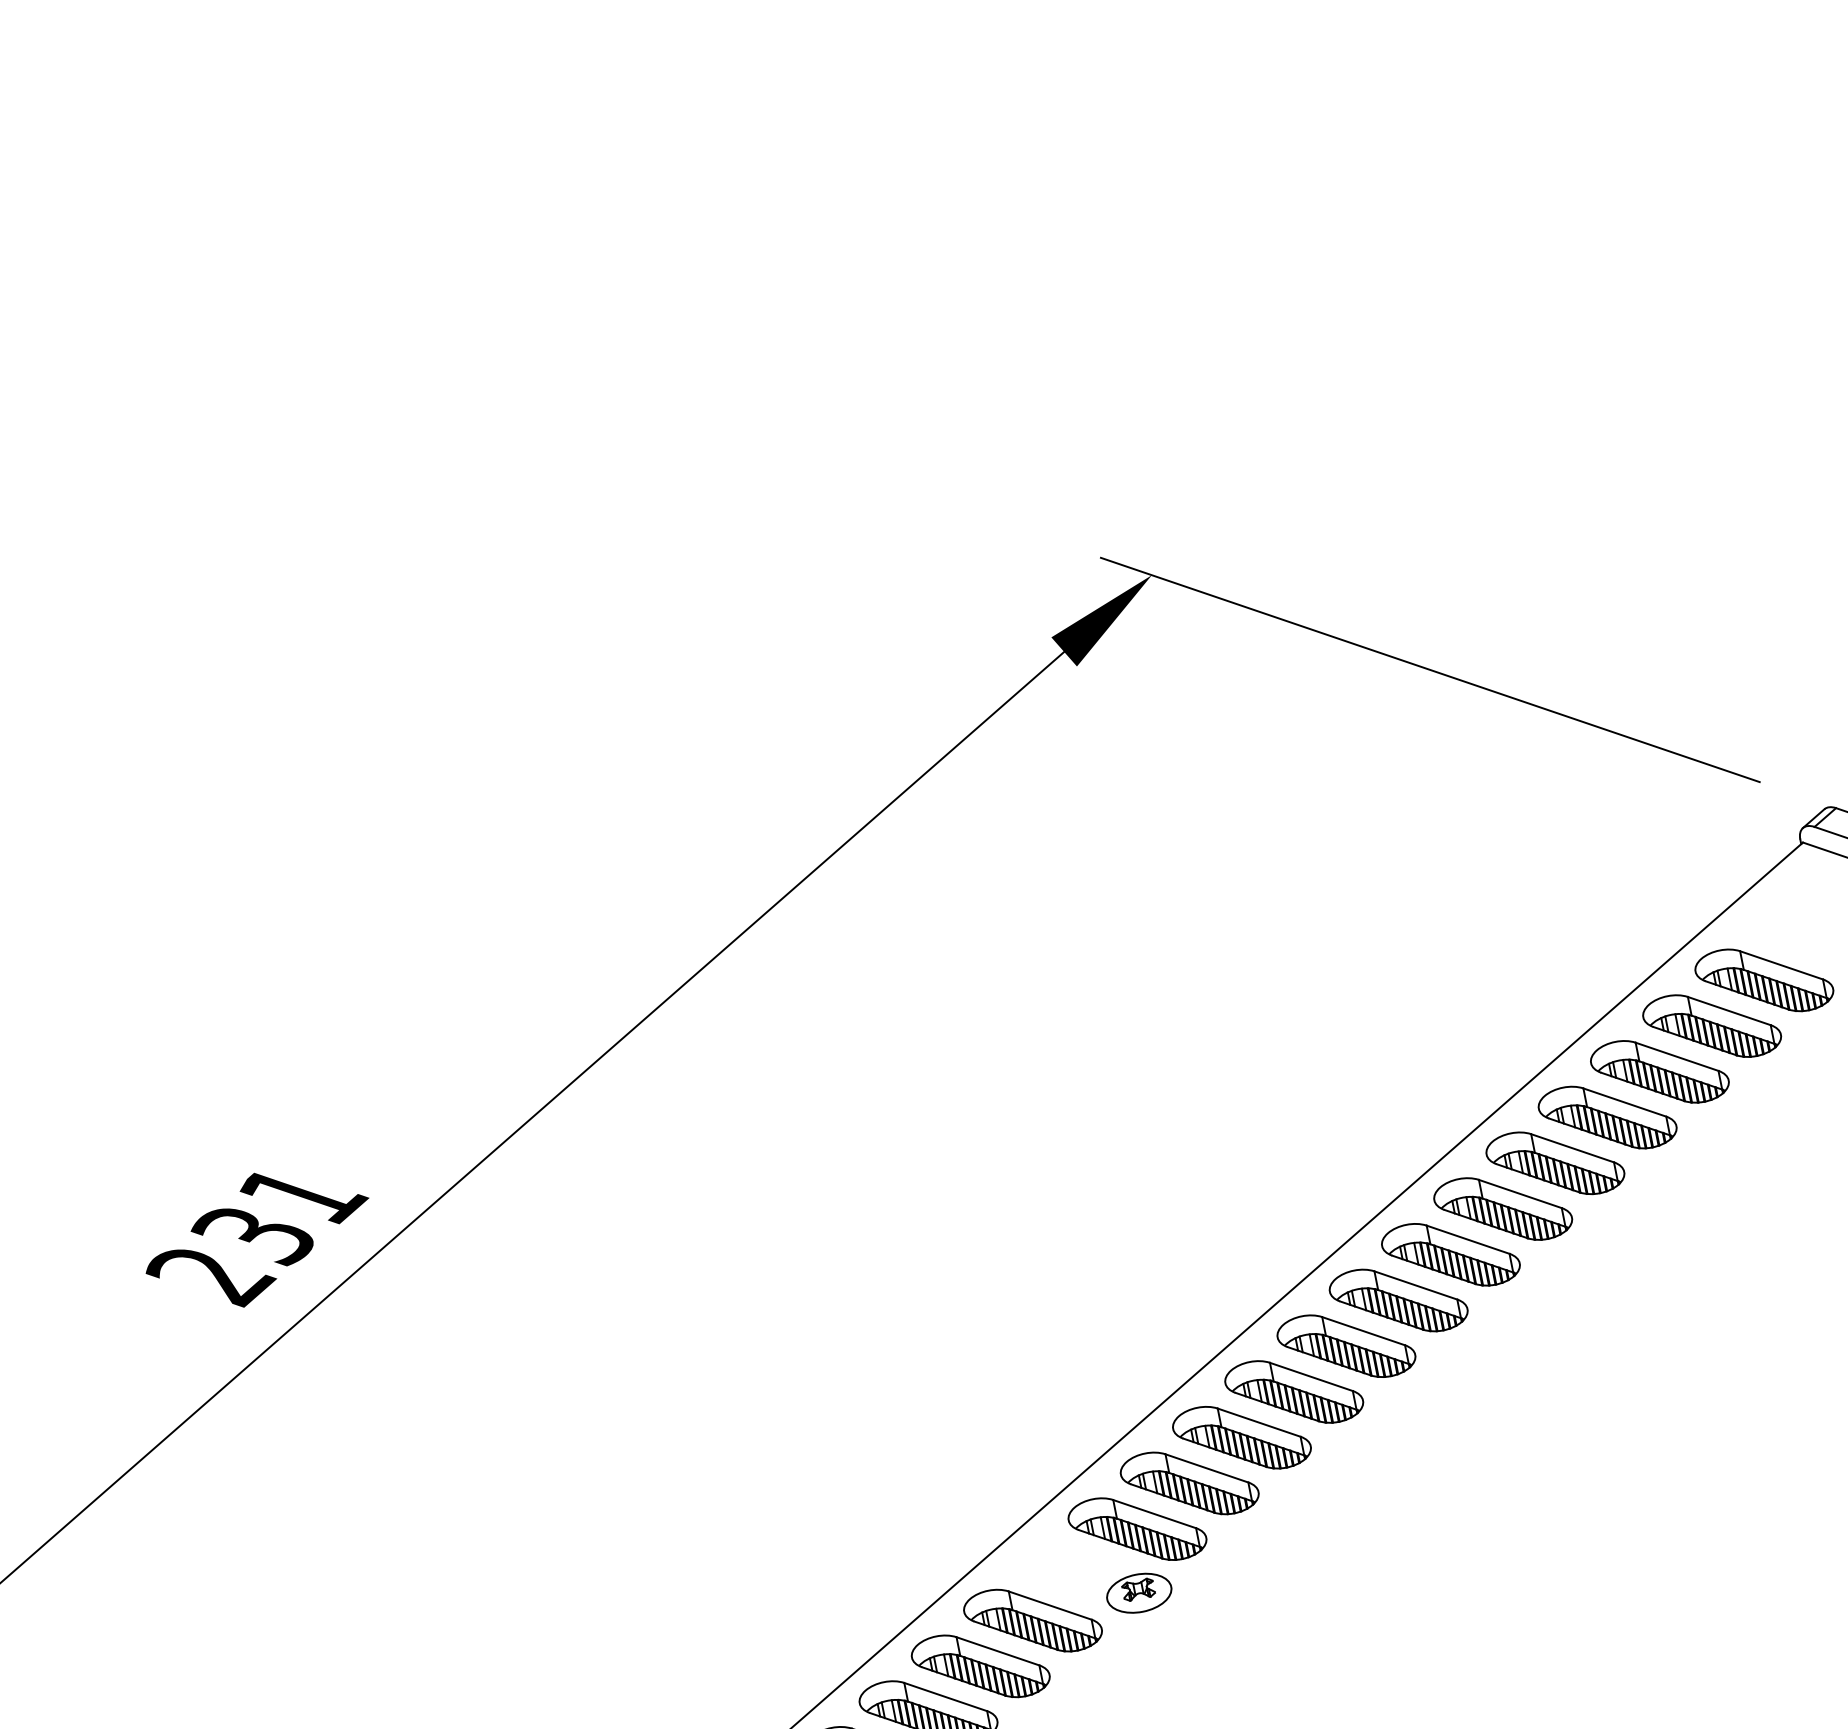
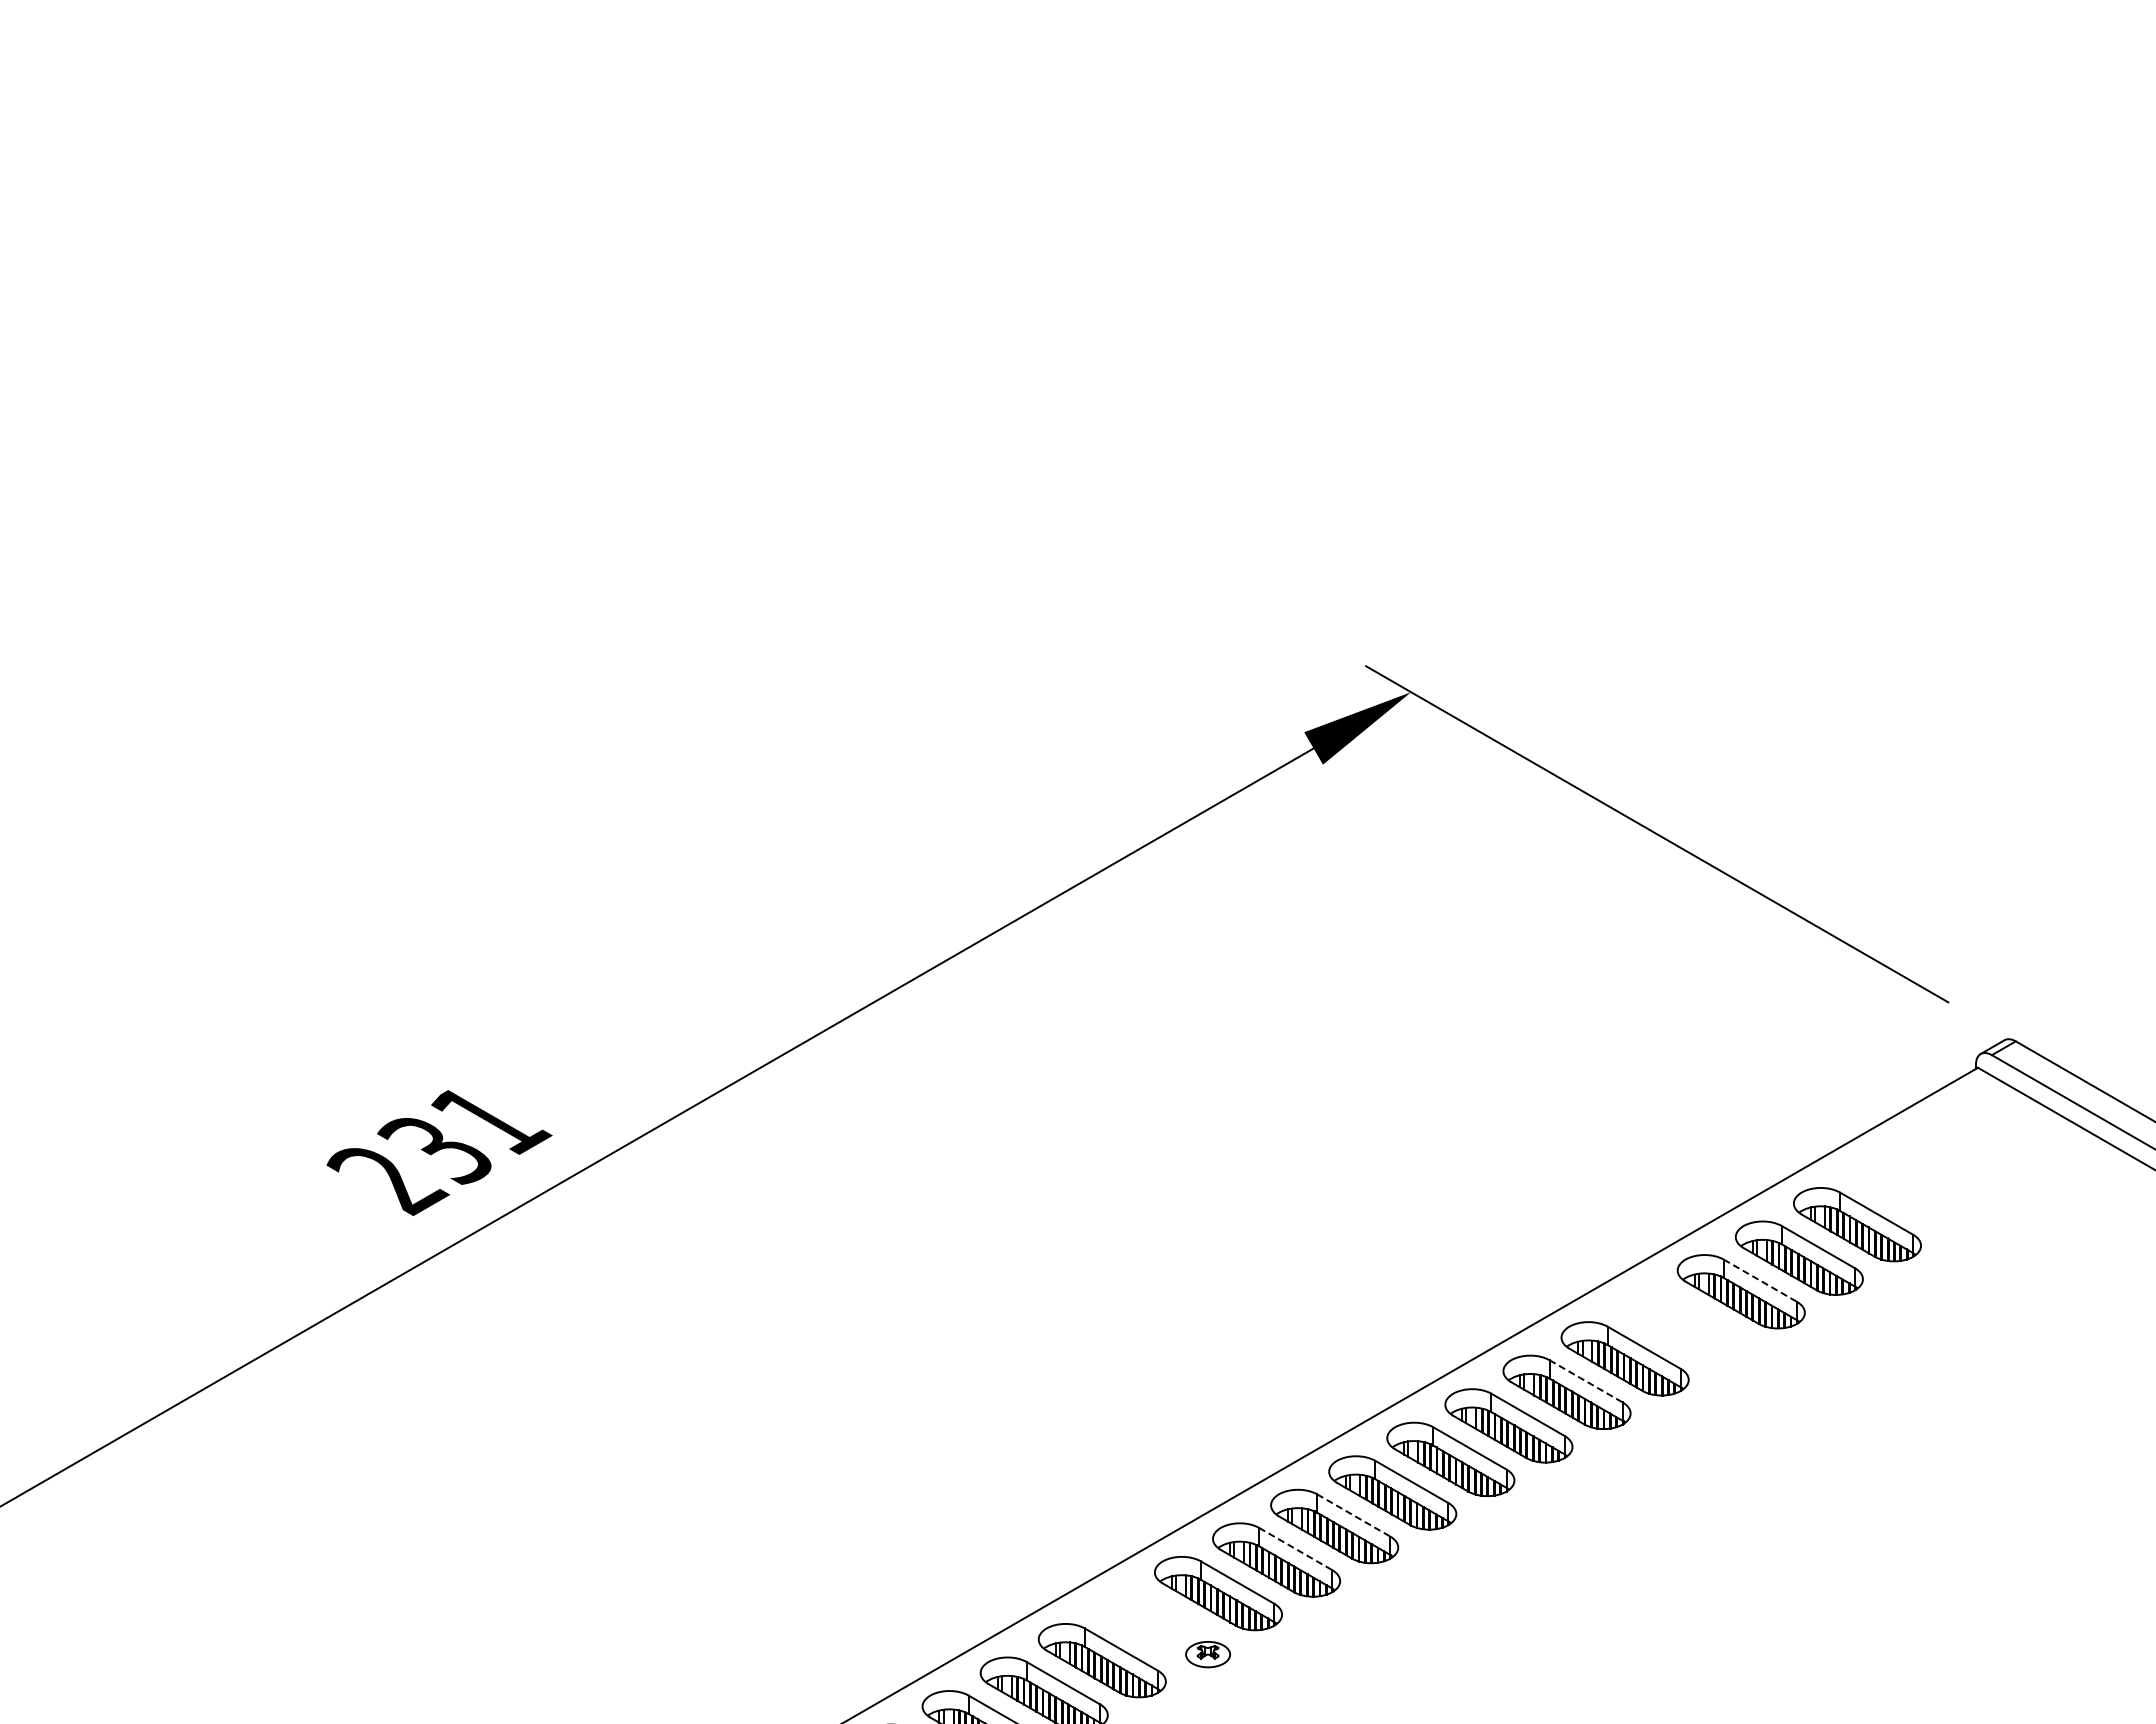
part: (1764, 979) -> (1915, 1190), removed
line: (1624, 1102) -> (1760, 1280), solid -> dashed
part: (1554, 1162) -> (1682, 1324), removed
line: (1468, 1239) -> (1586, 1381), solid -> dashed
line: (1259, 1422) -> (1354, 1515), solid -> dashed
line: (1207, 1468) -> (1296, 1549), solid -> dashed
part: (1138, 1593) -> (1207, 1654), size x0.7

